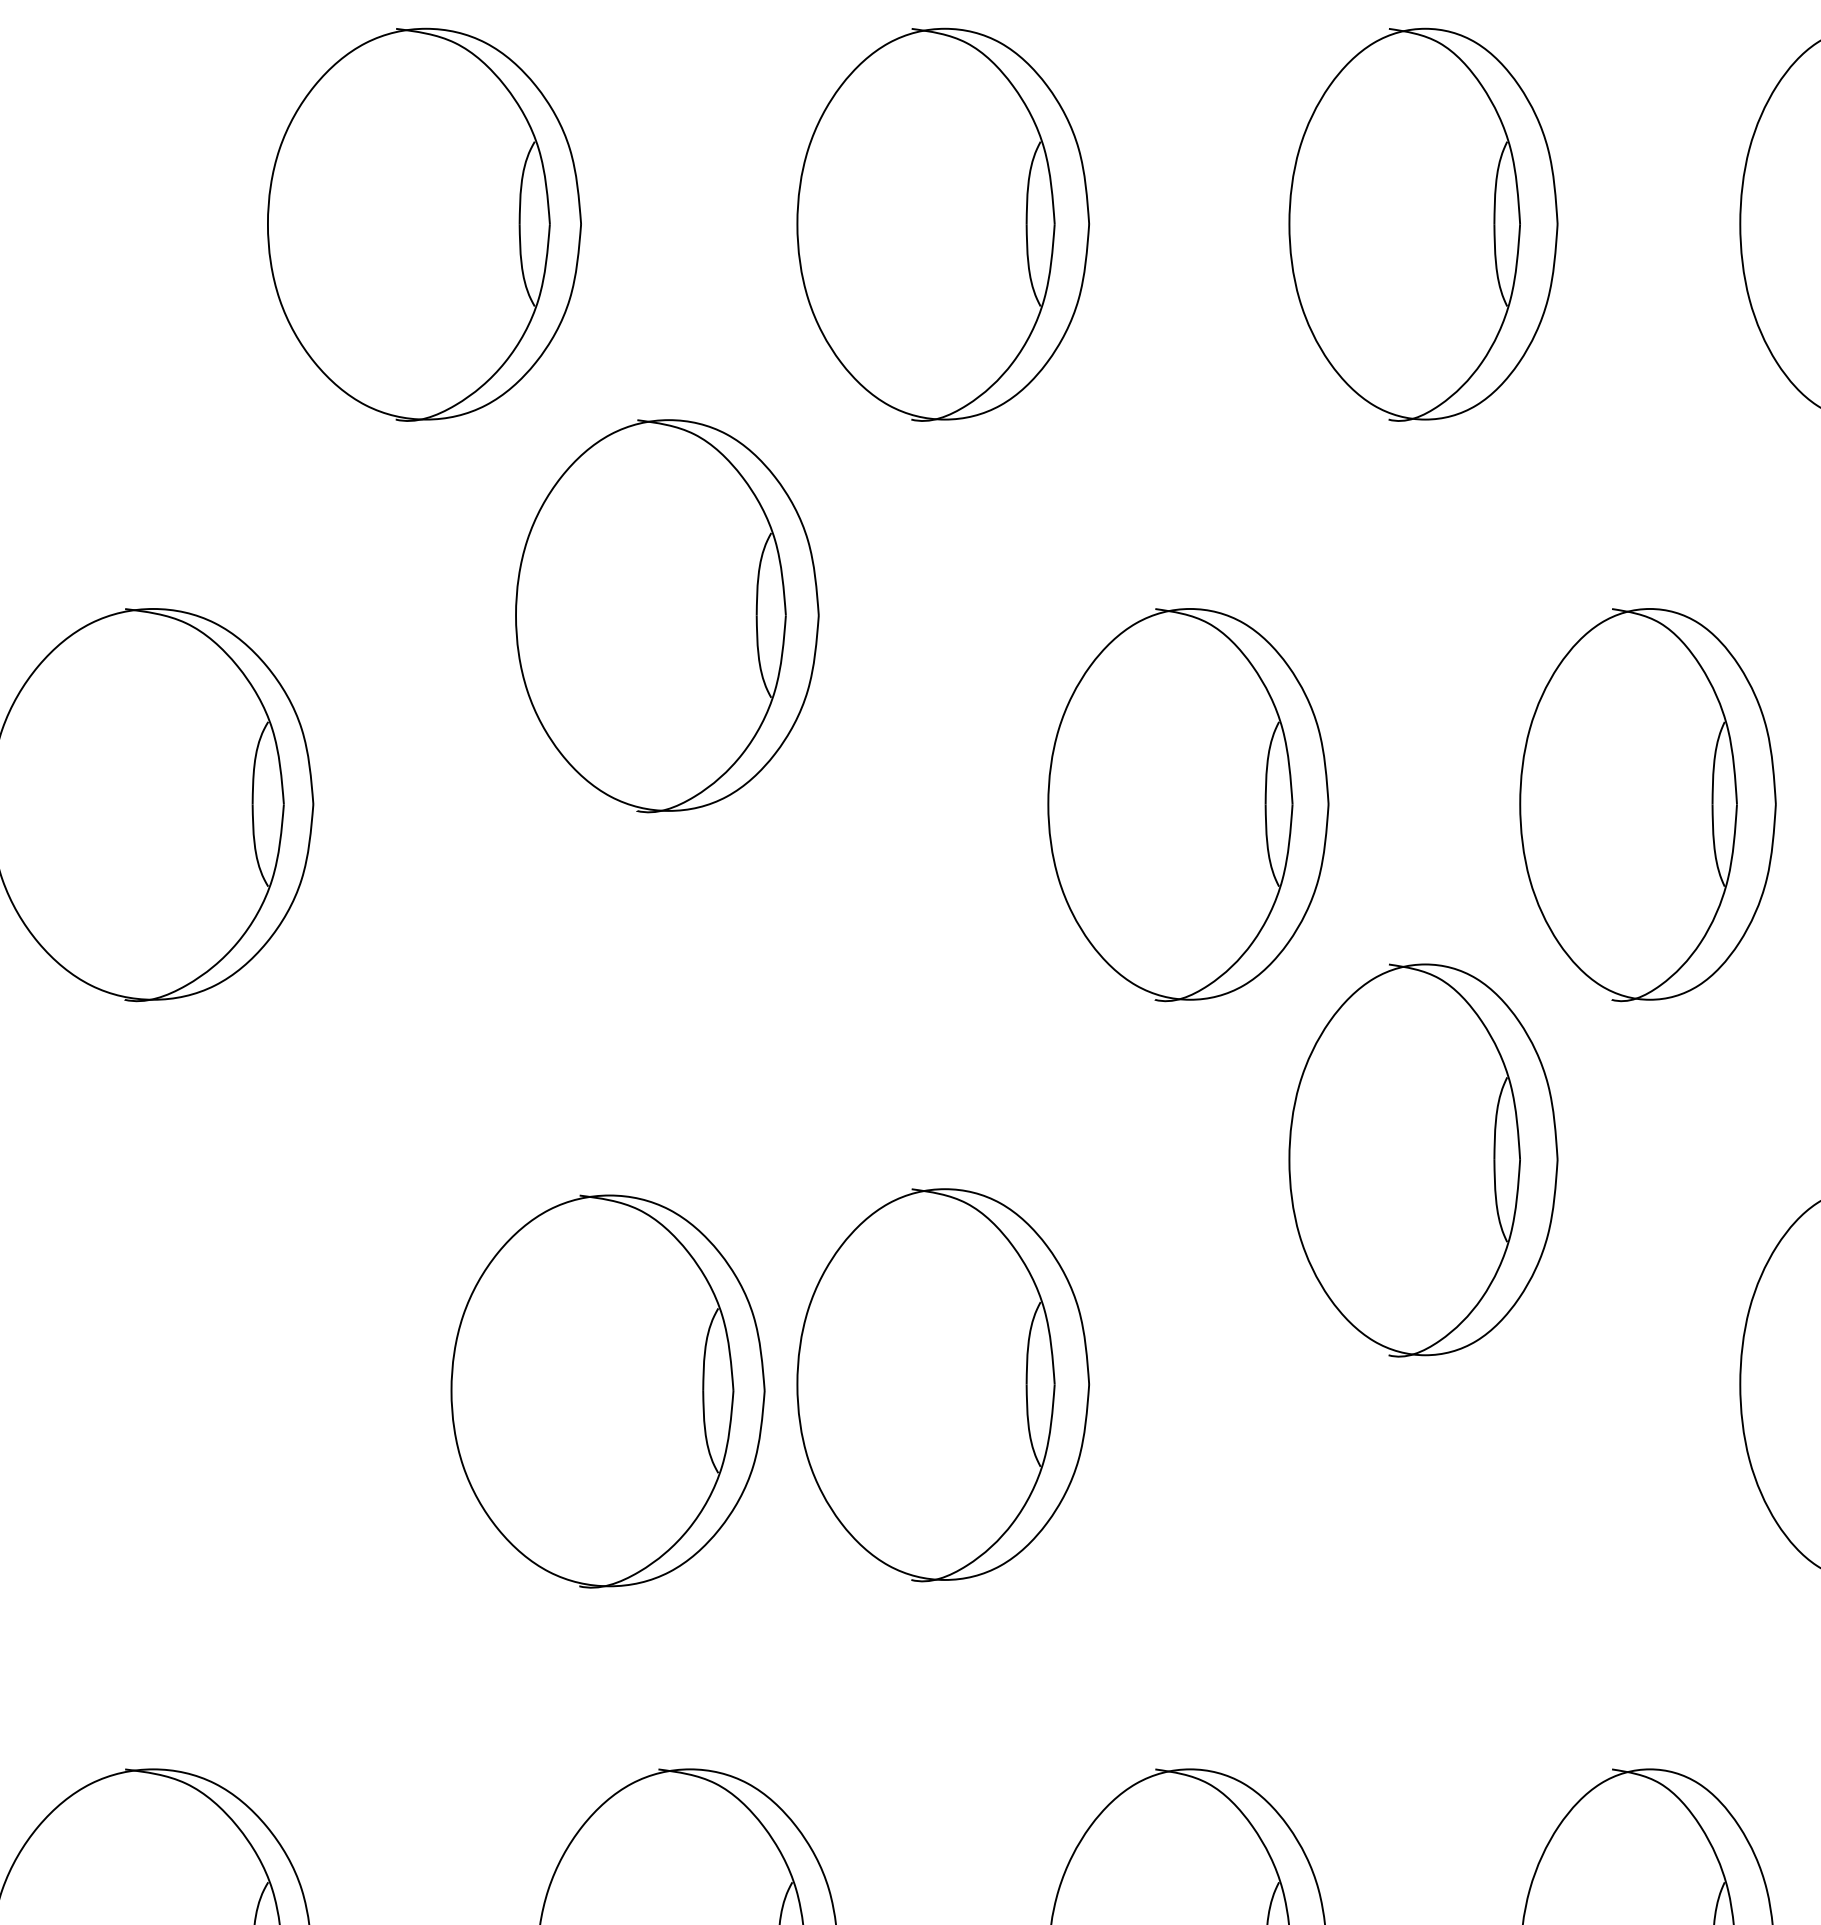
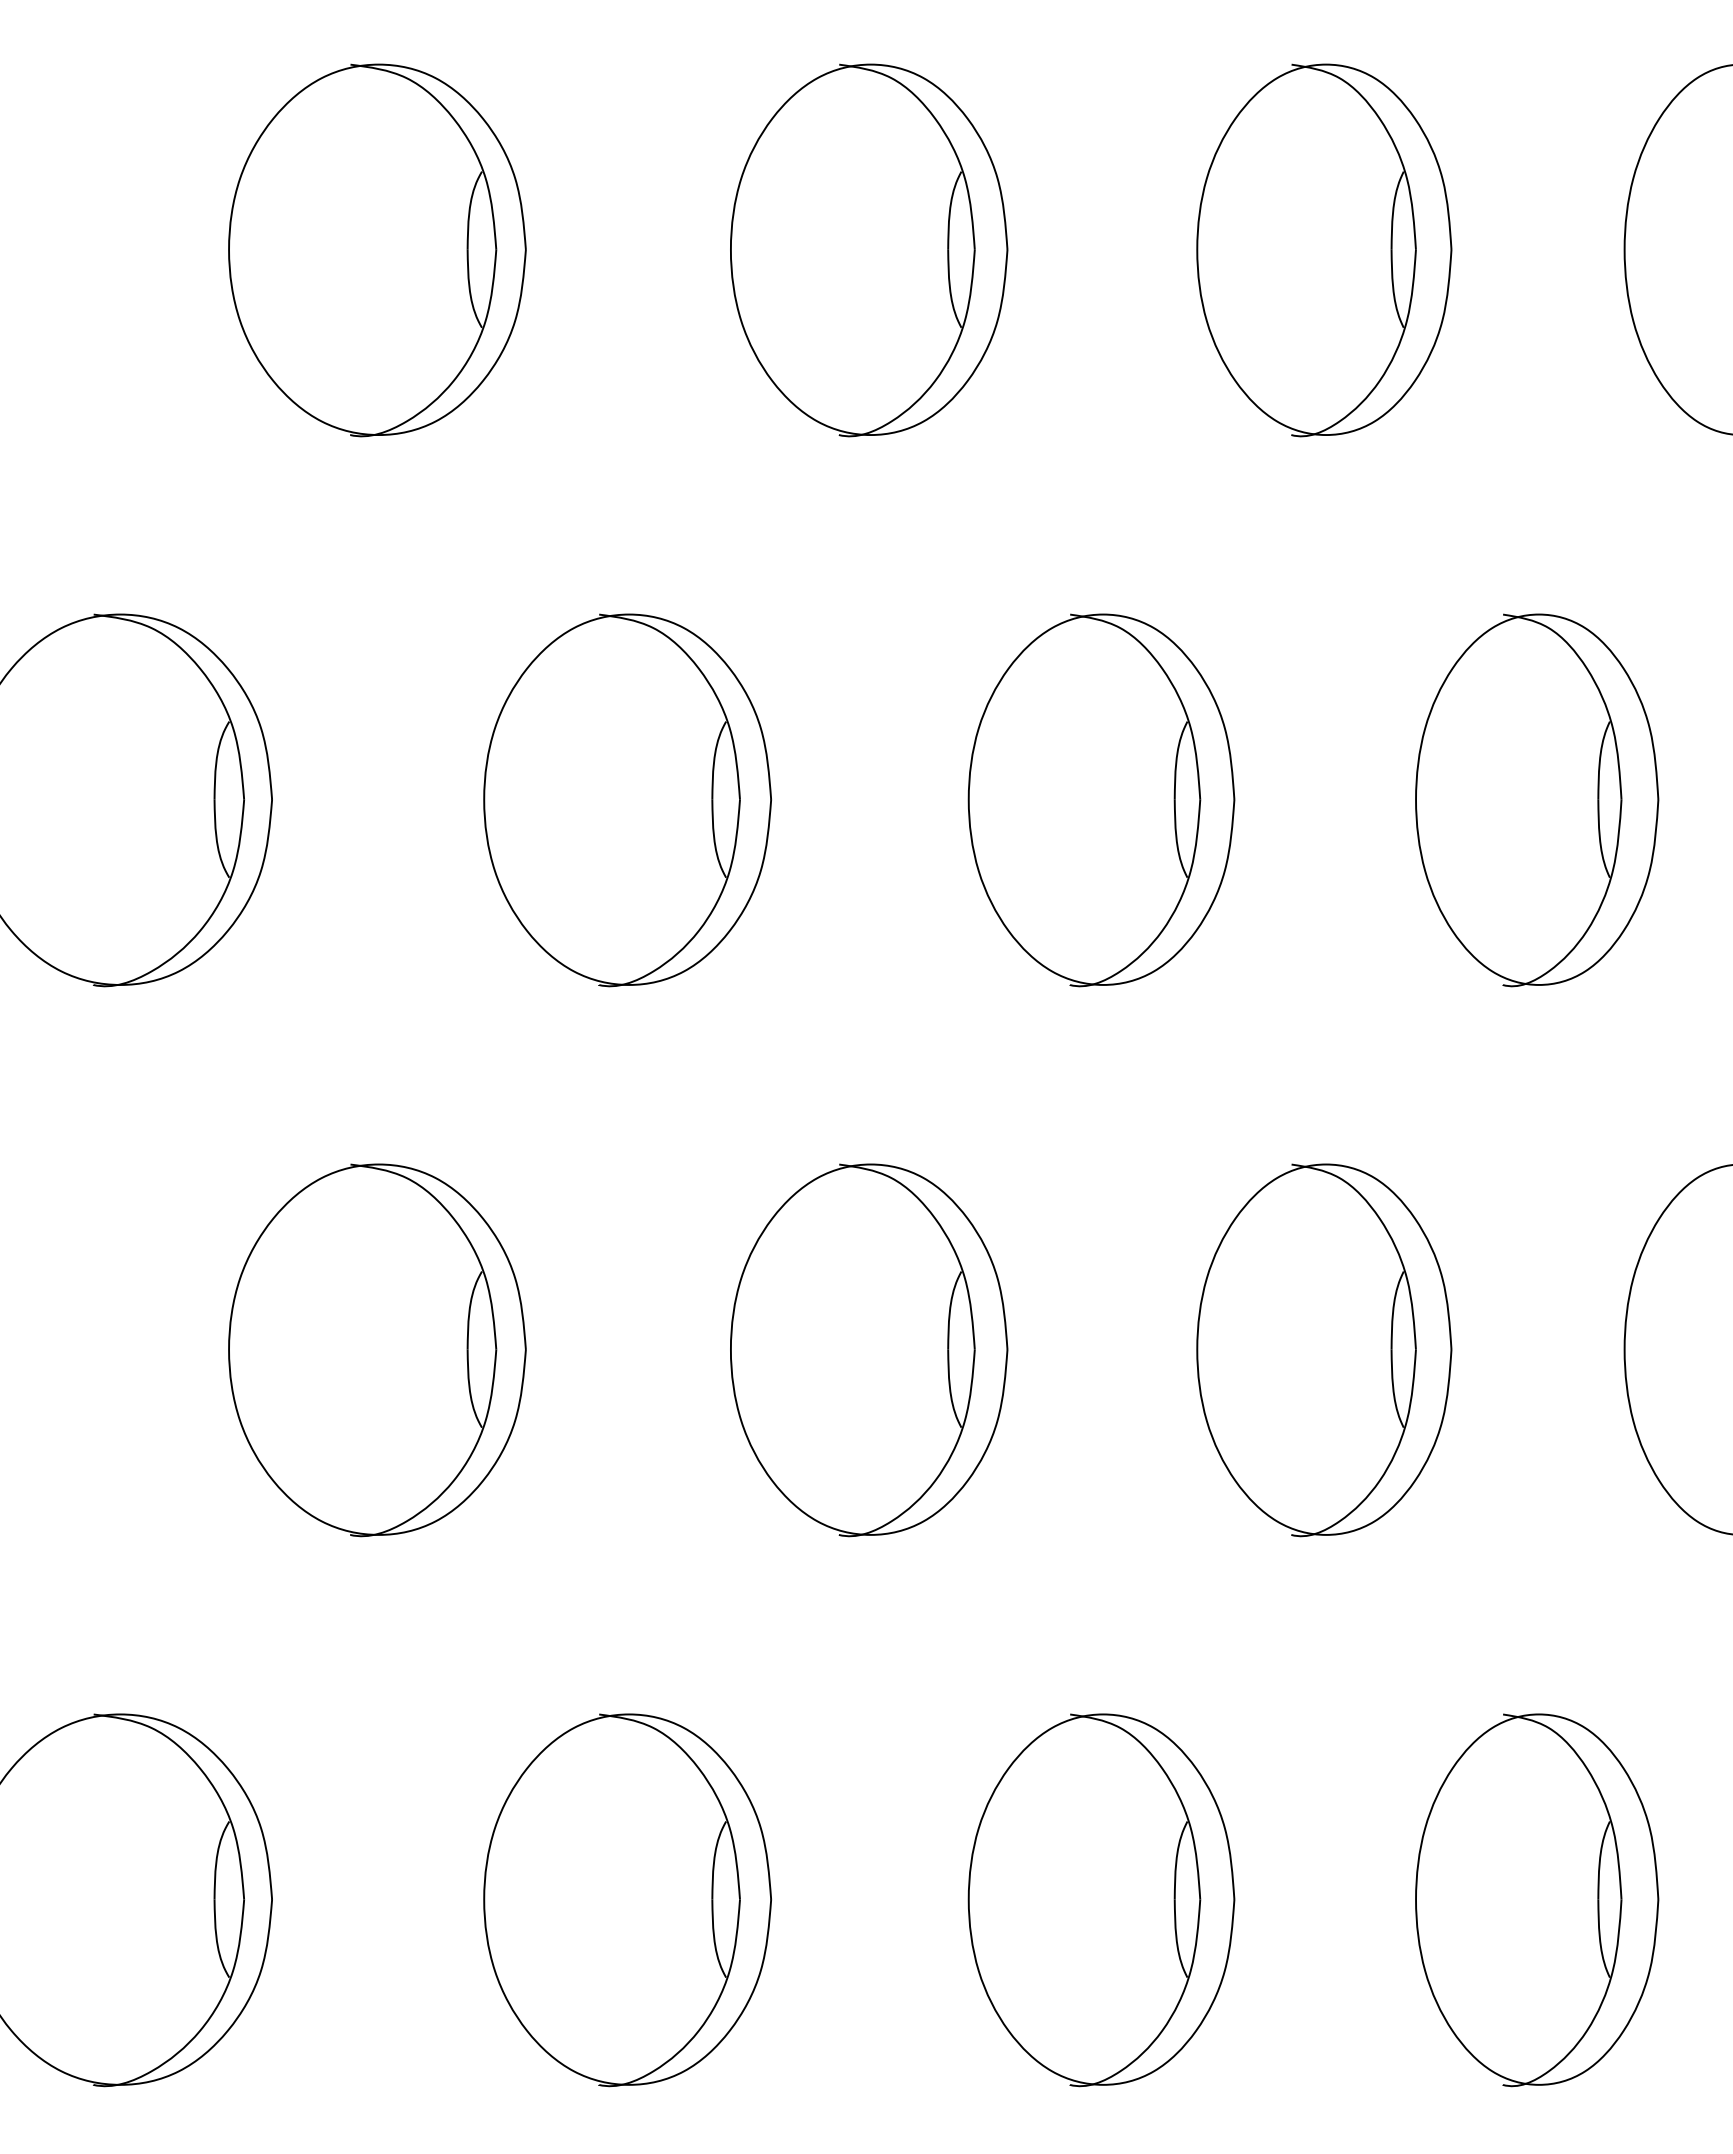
part: (667, 616) -> (627, 800), moved
part: (1423, 1160) -> (1324, 1350), moved
part: (608, 1391) -> (377, 1350), moved

